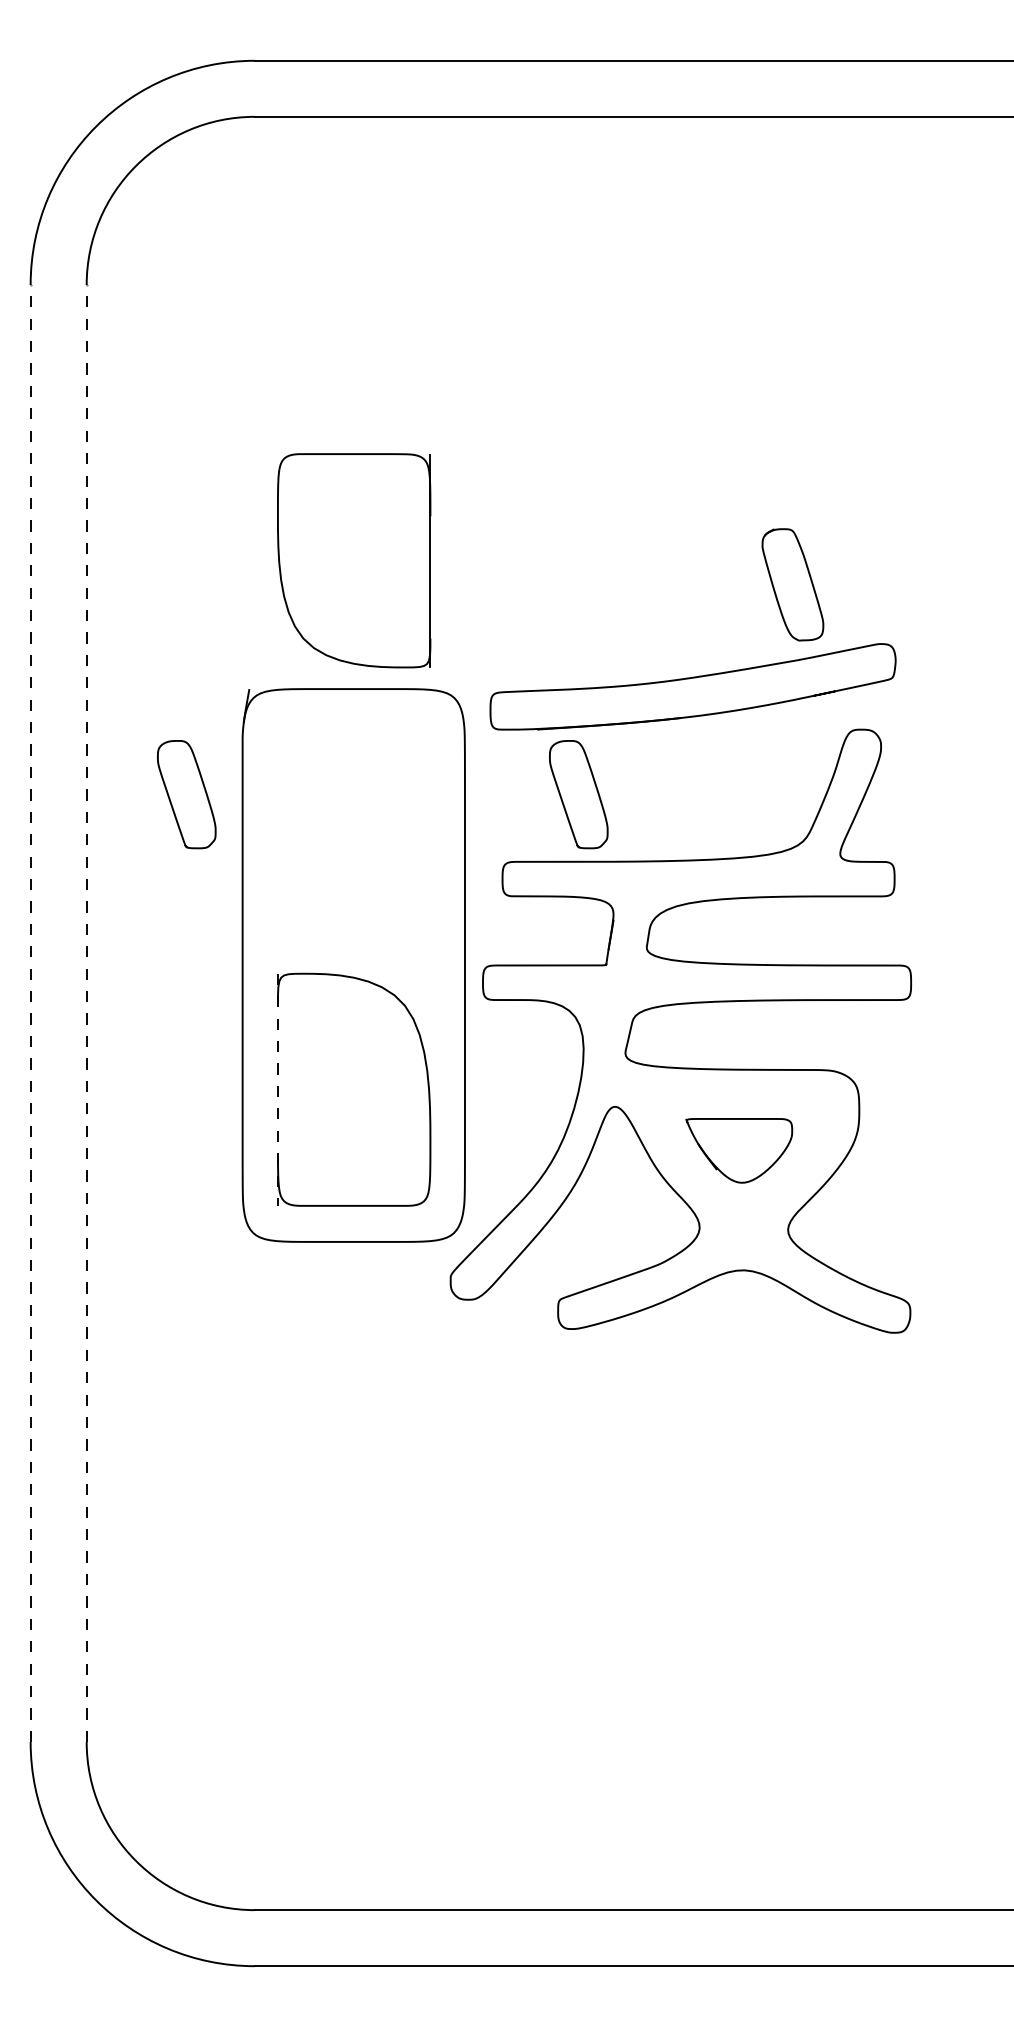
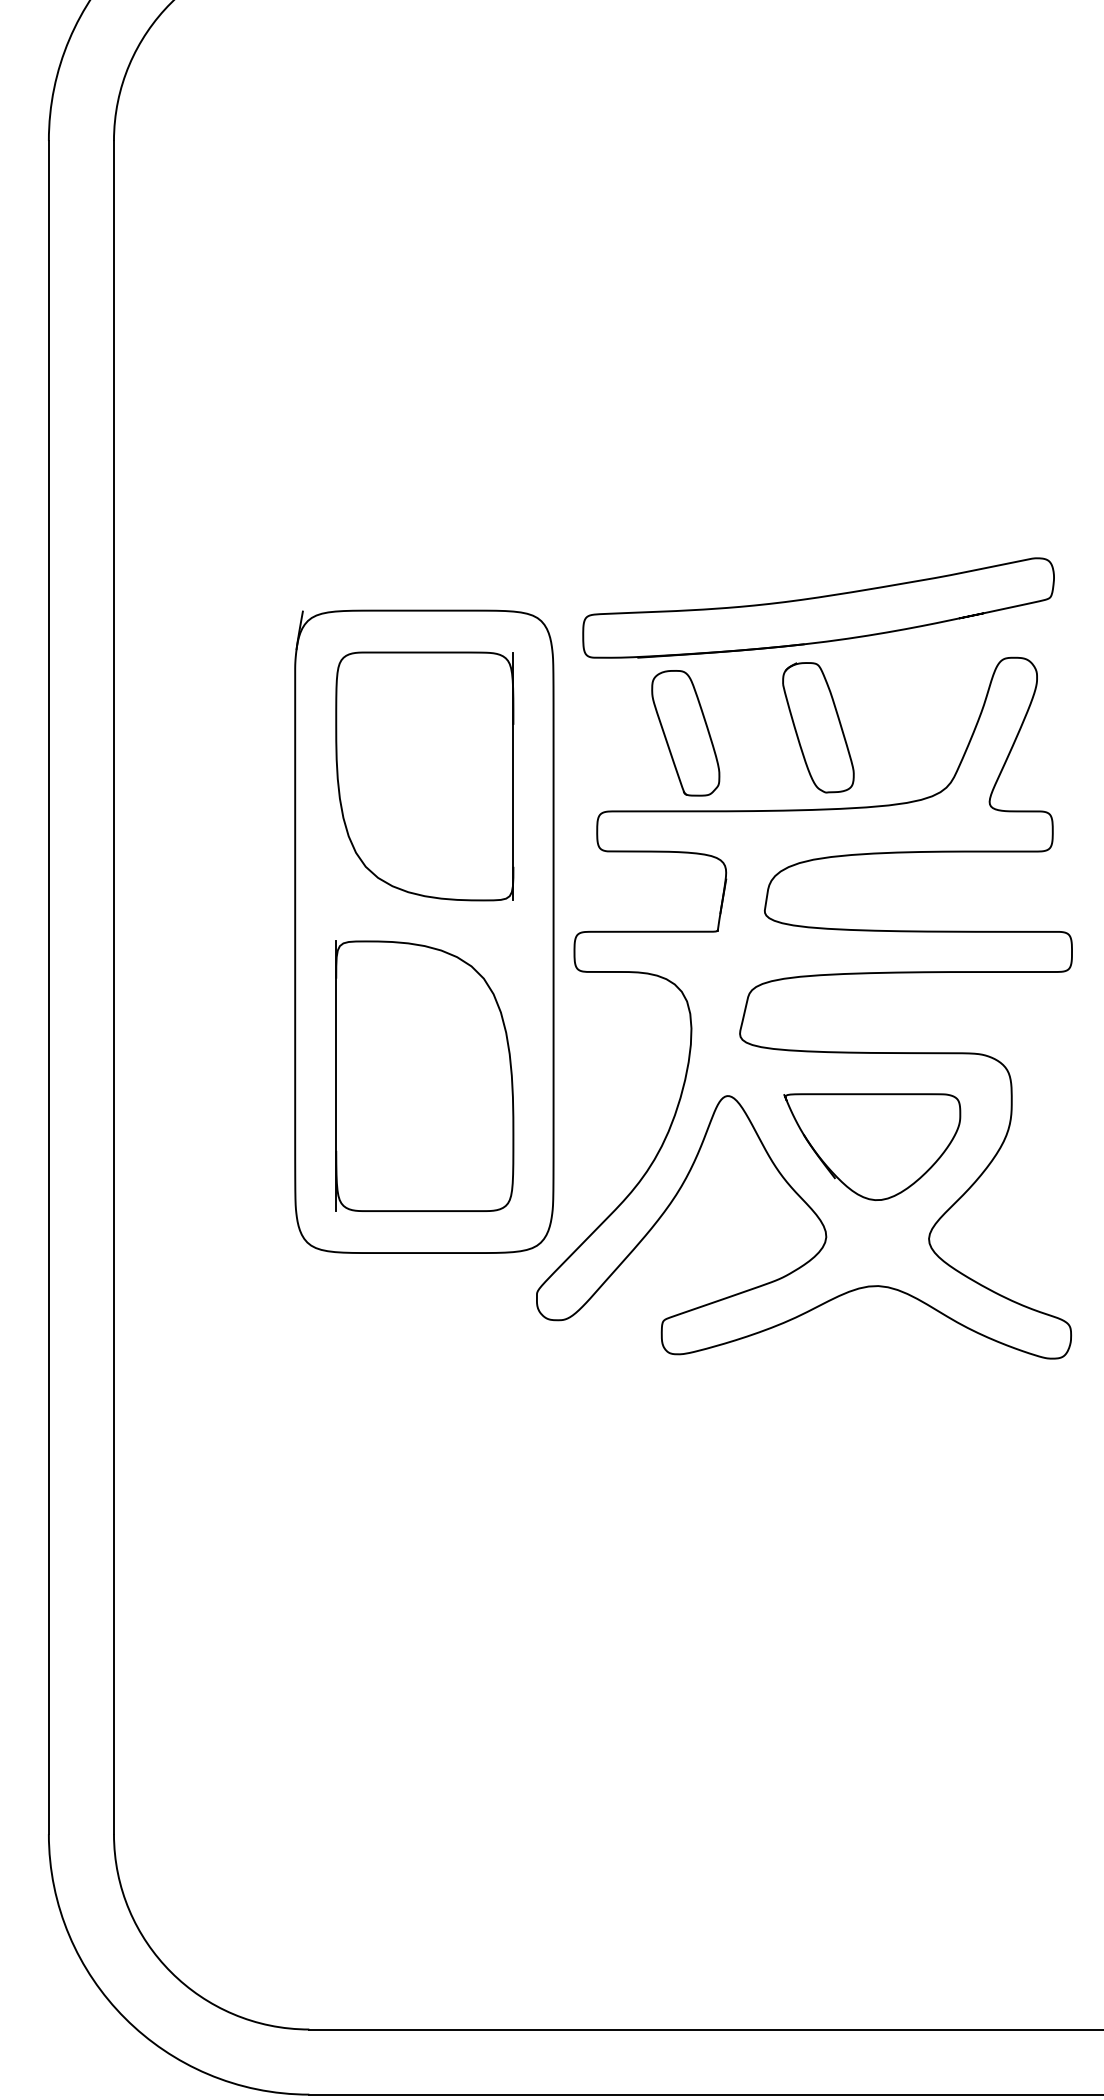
part: (354, 560) -> (425, 776), moved
part: (792, 584) -> (817, 727), moved
part: (186, 794) -> (229, 733), removed
line: (30, 1013) -> (48, 987), dashed -> solid
line: (86, 1013) -> (113, 987), dashed -> solid
line: (277, 1090) -> (335, 1077), dashed -> solid
part: (738, 1150) -> (871, 1146), size x1.43

